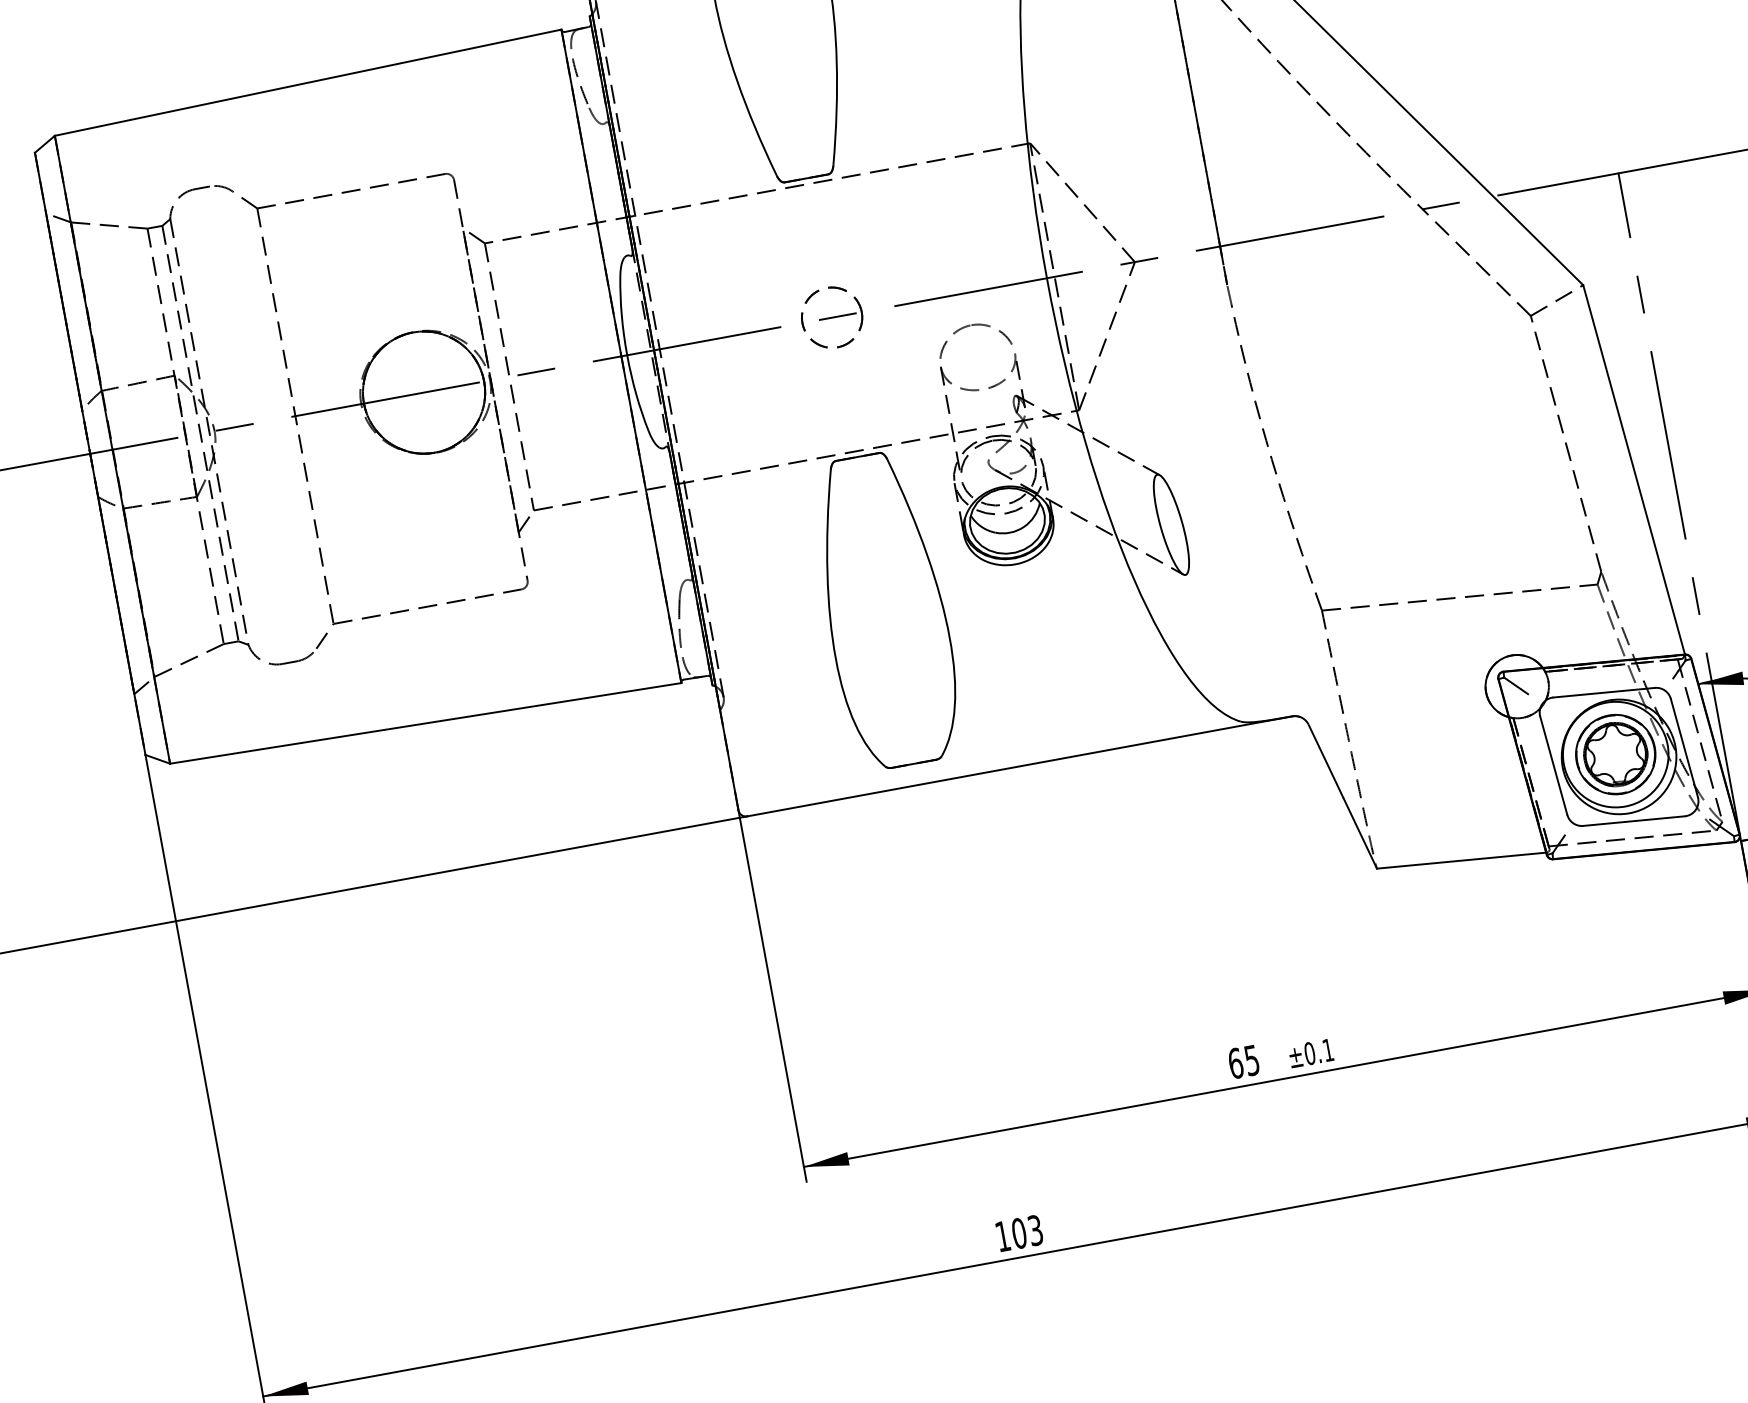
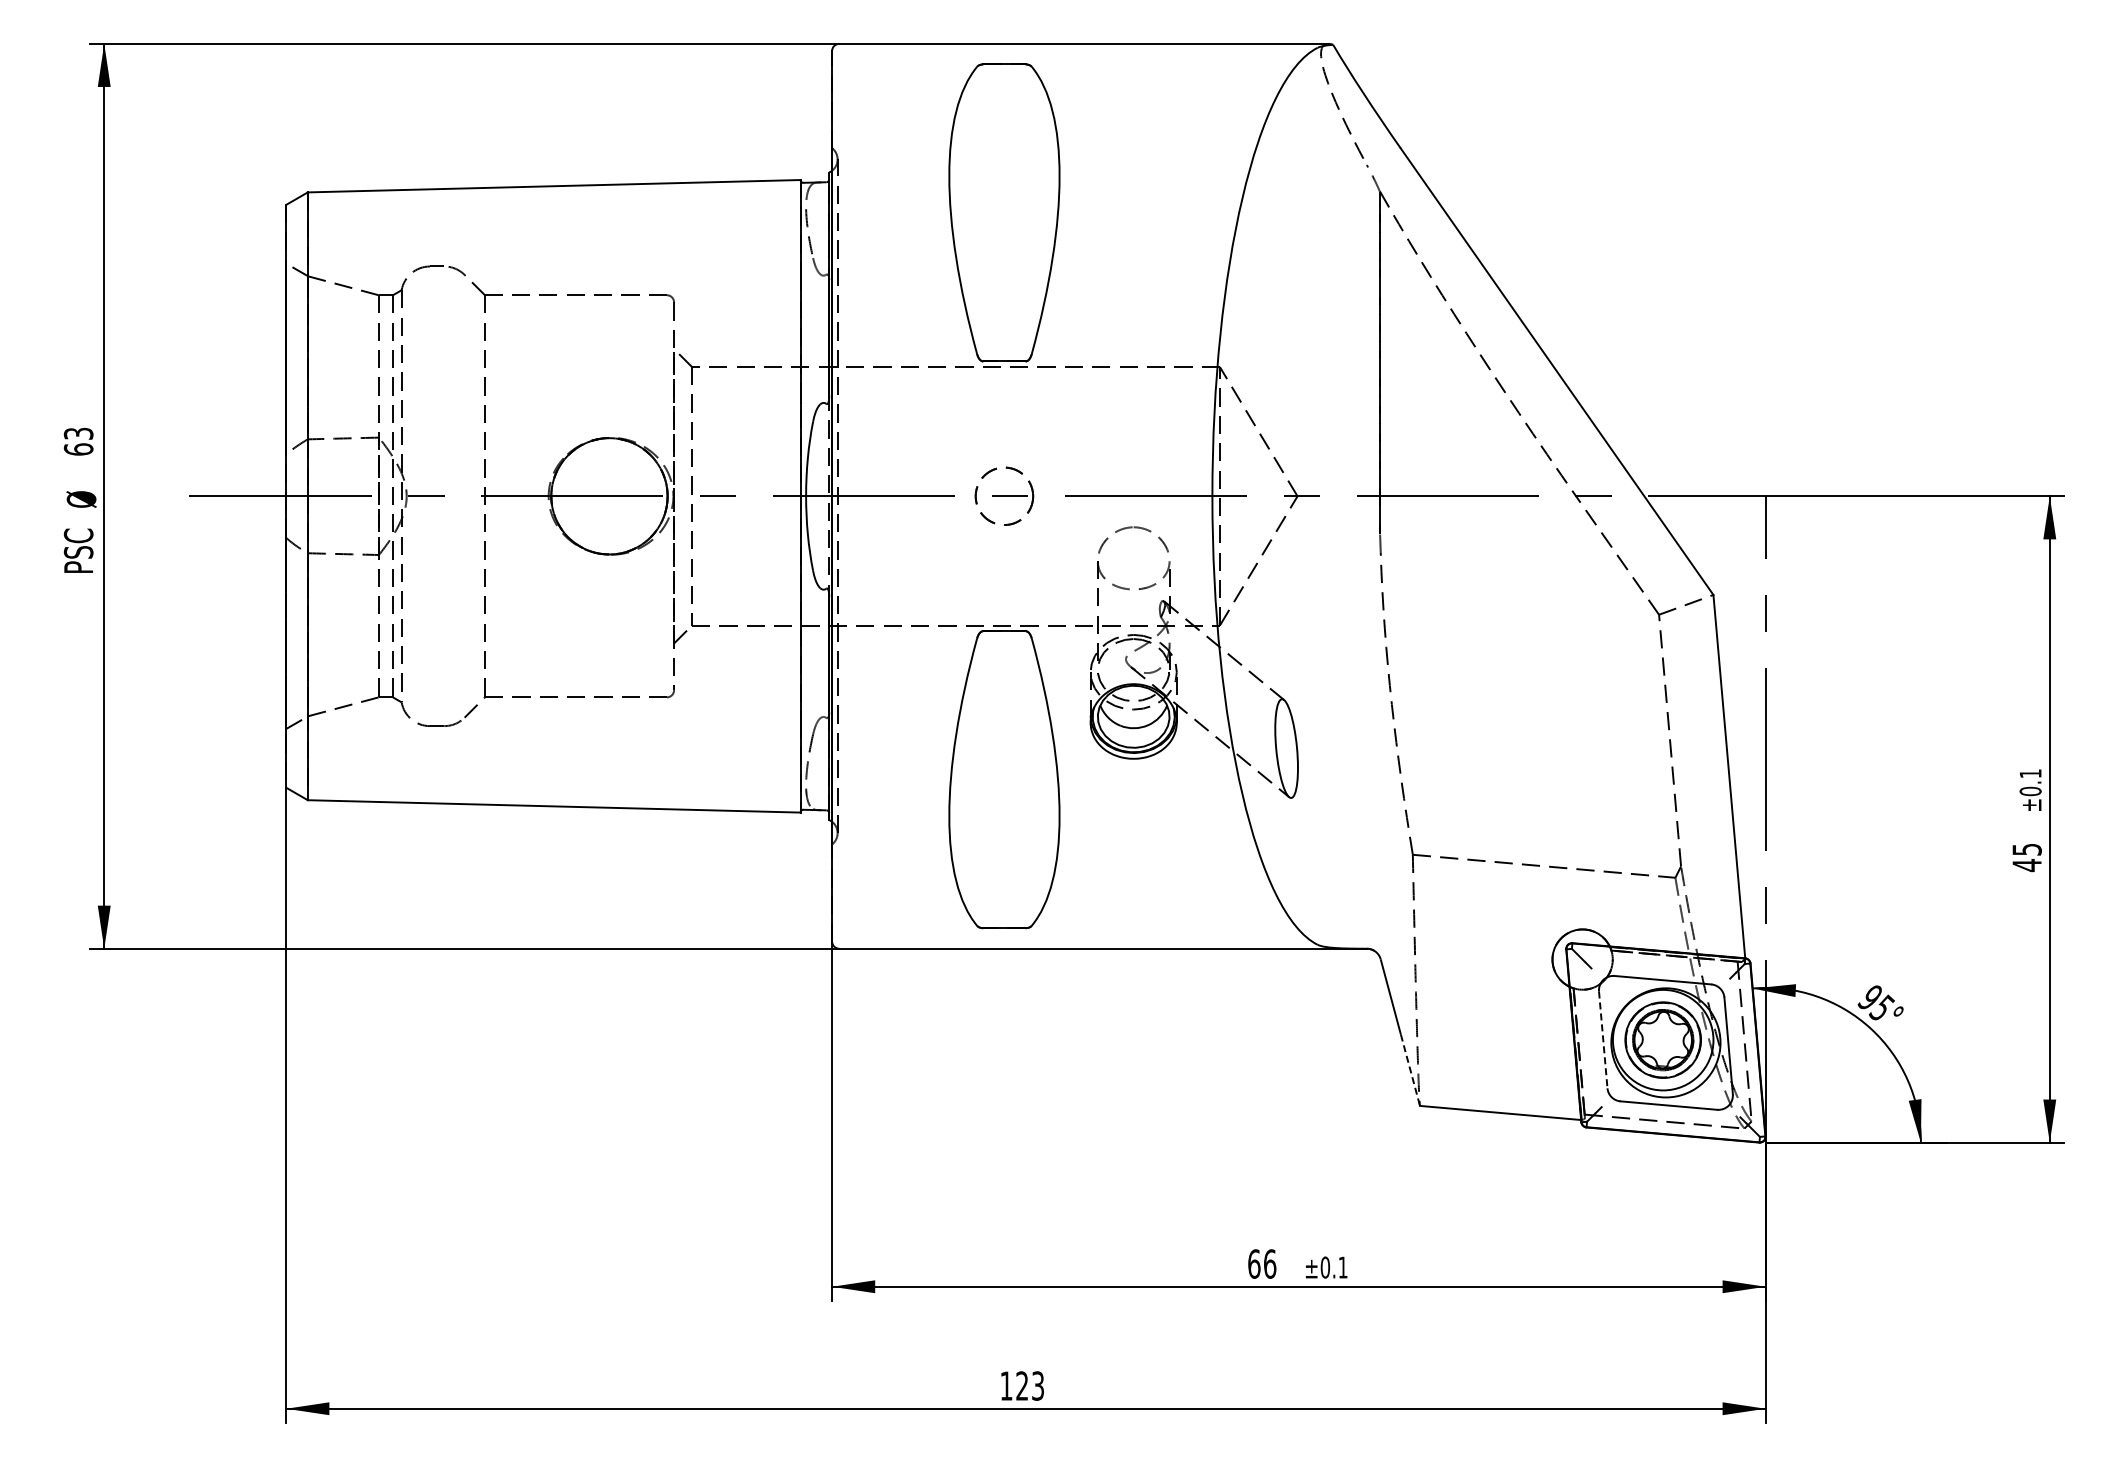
line: (1553, 765) -> (1603, 1039), solid -> dashed
line: (1360, 833) -> (1410, 1070), solid -> dashed
text: (1252, 1059) -> (1270, 1263), 65 -> 66
text: (1019, 1232) -> (1022, 1385), 103 -> 123

